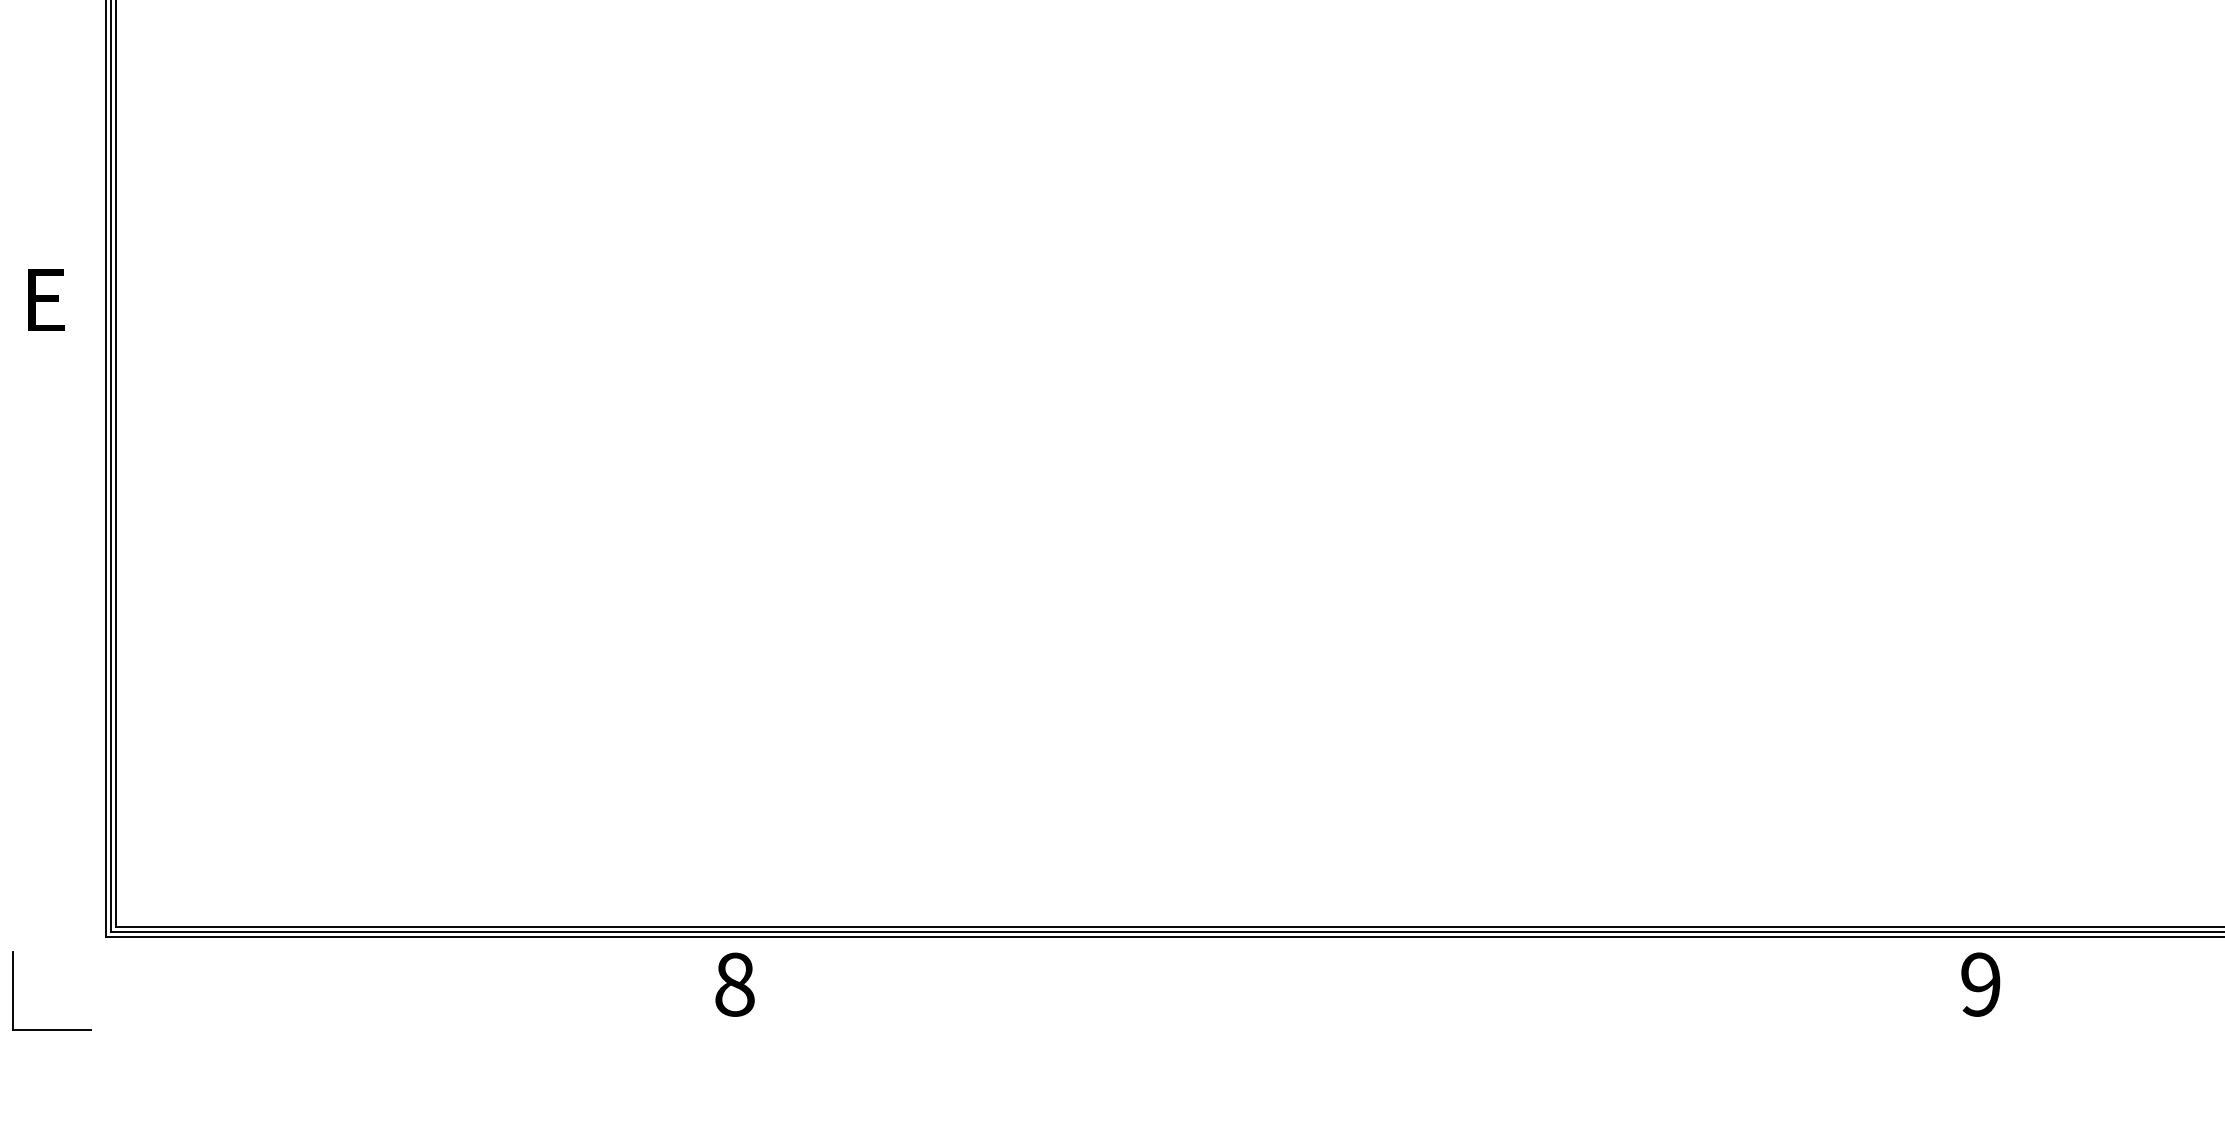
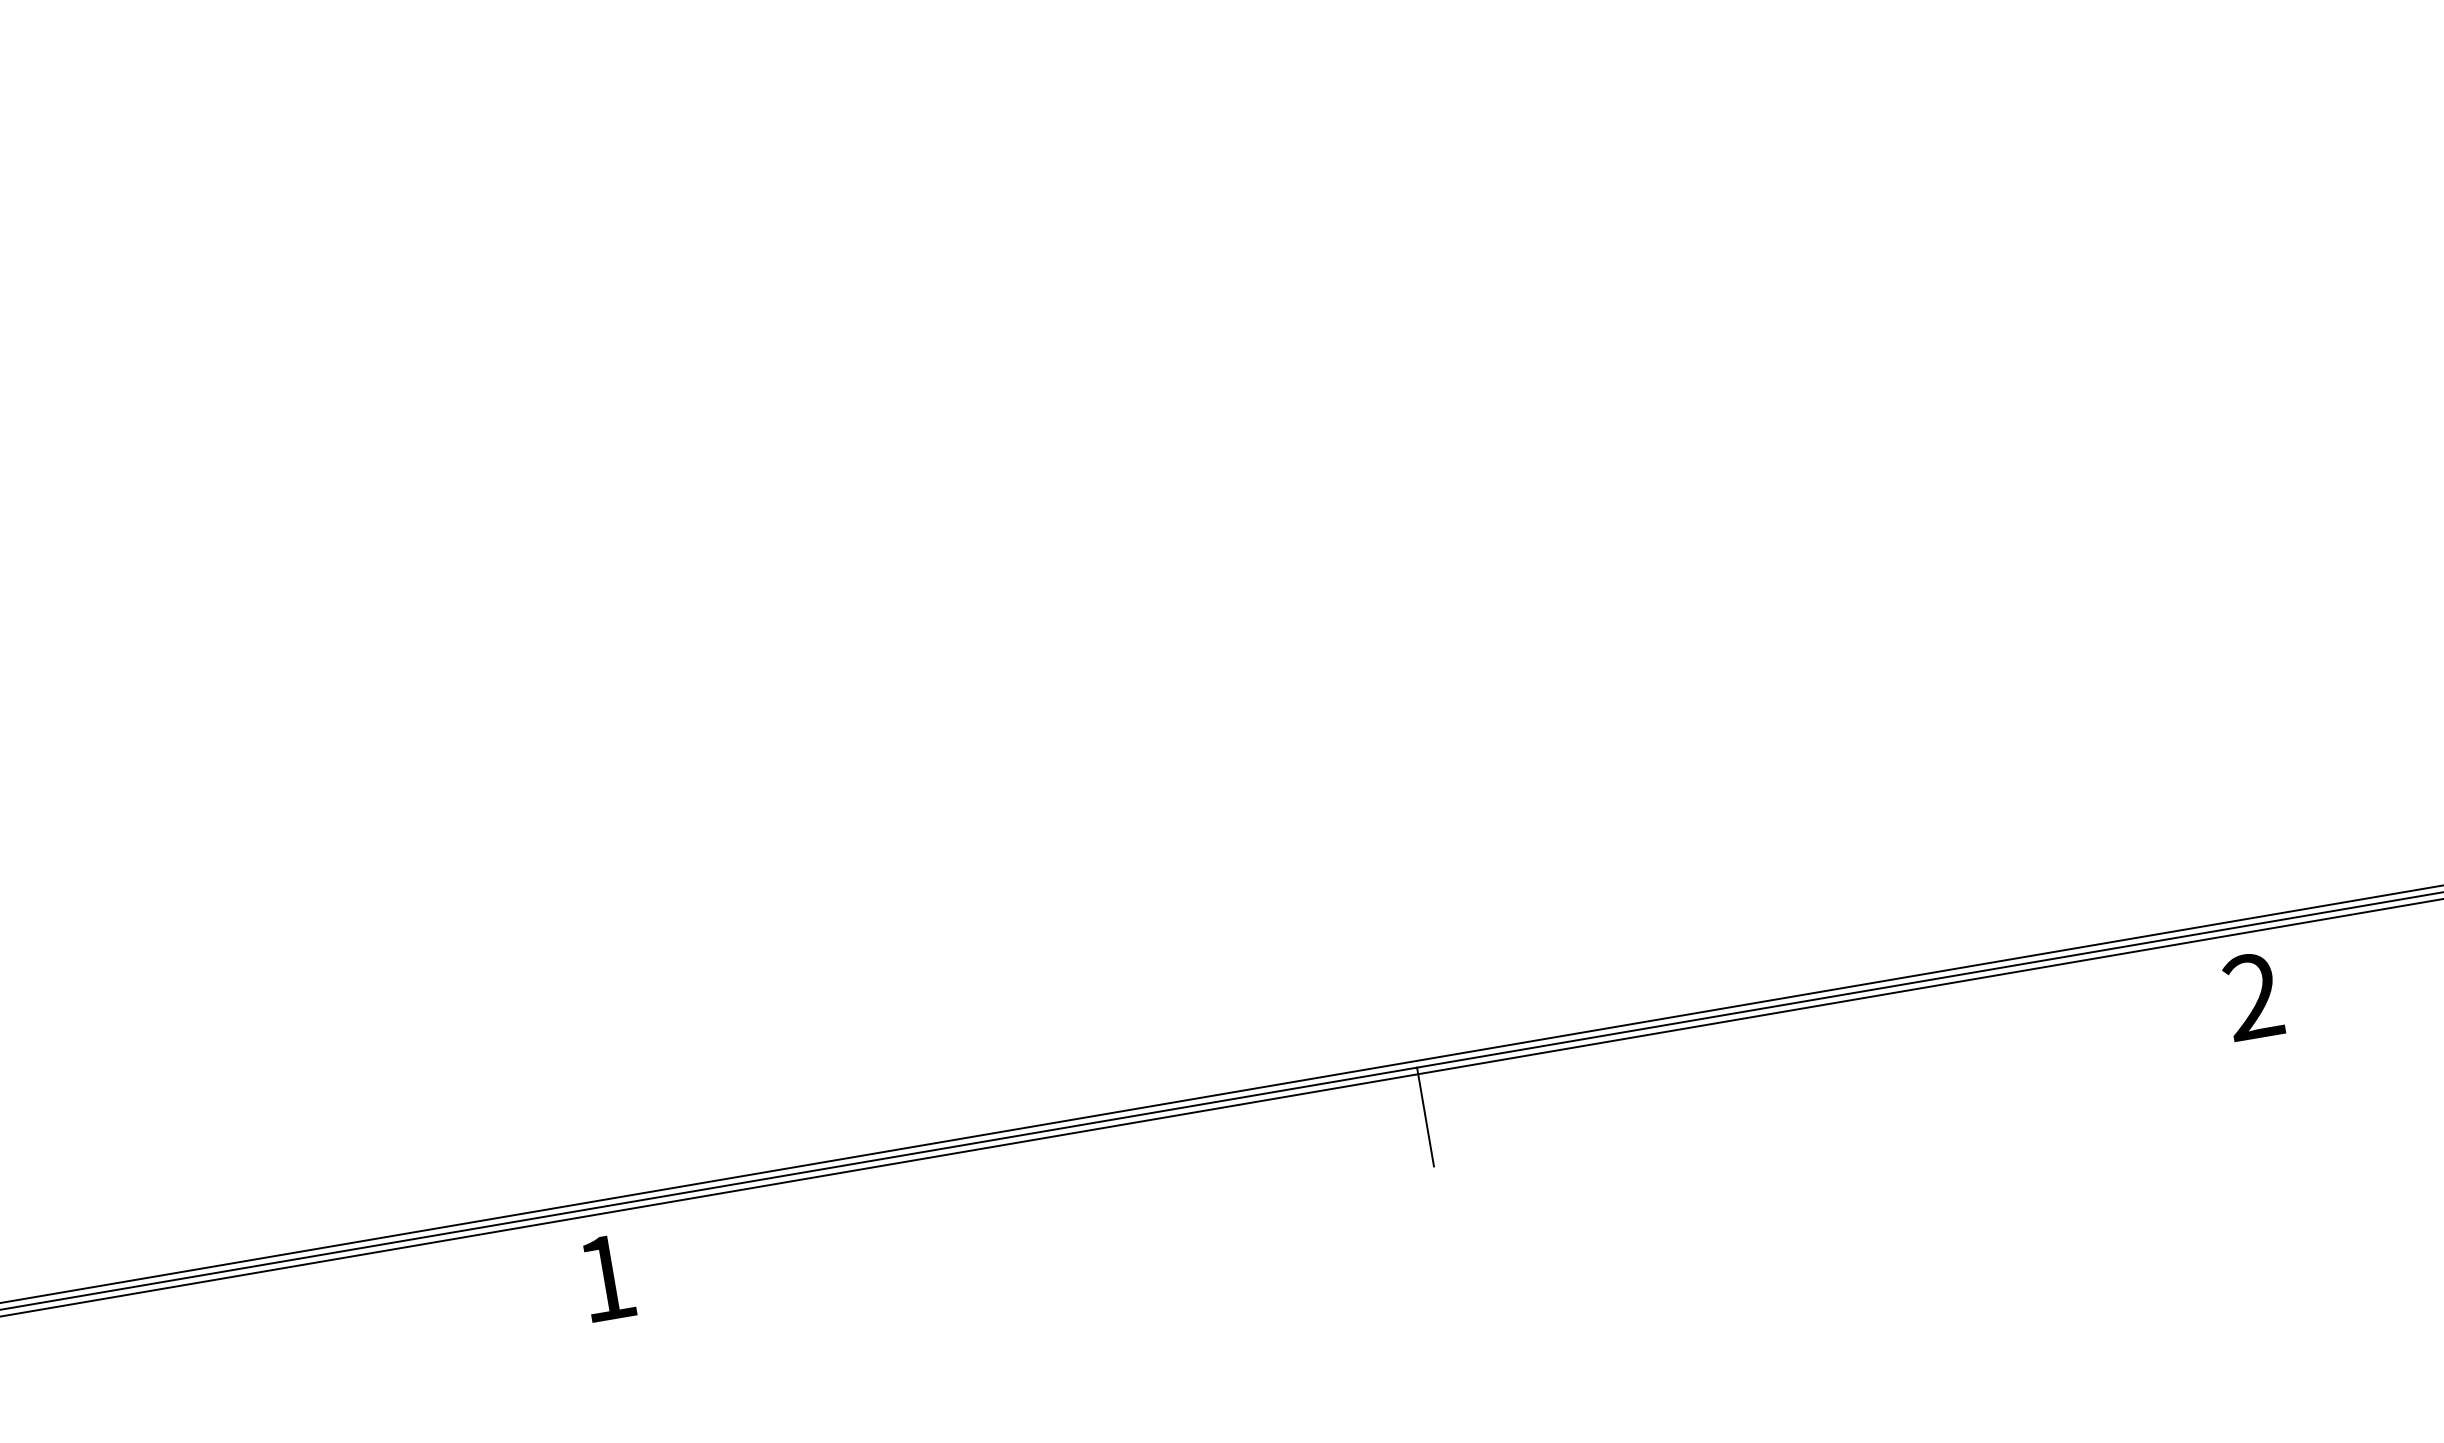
line: (1357, 968) -> (1425, 1116), added
text: (734, 984) -> (605, 1277), 8 -> 1
text: (1980, 984) -> (2252, 996), 9 -> 2

